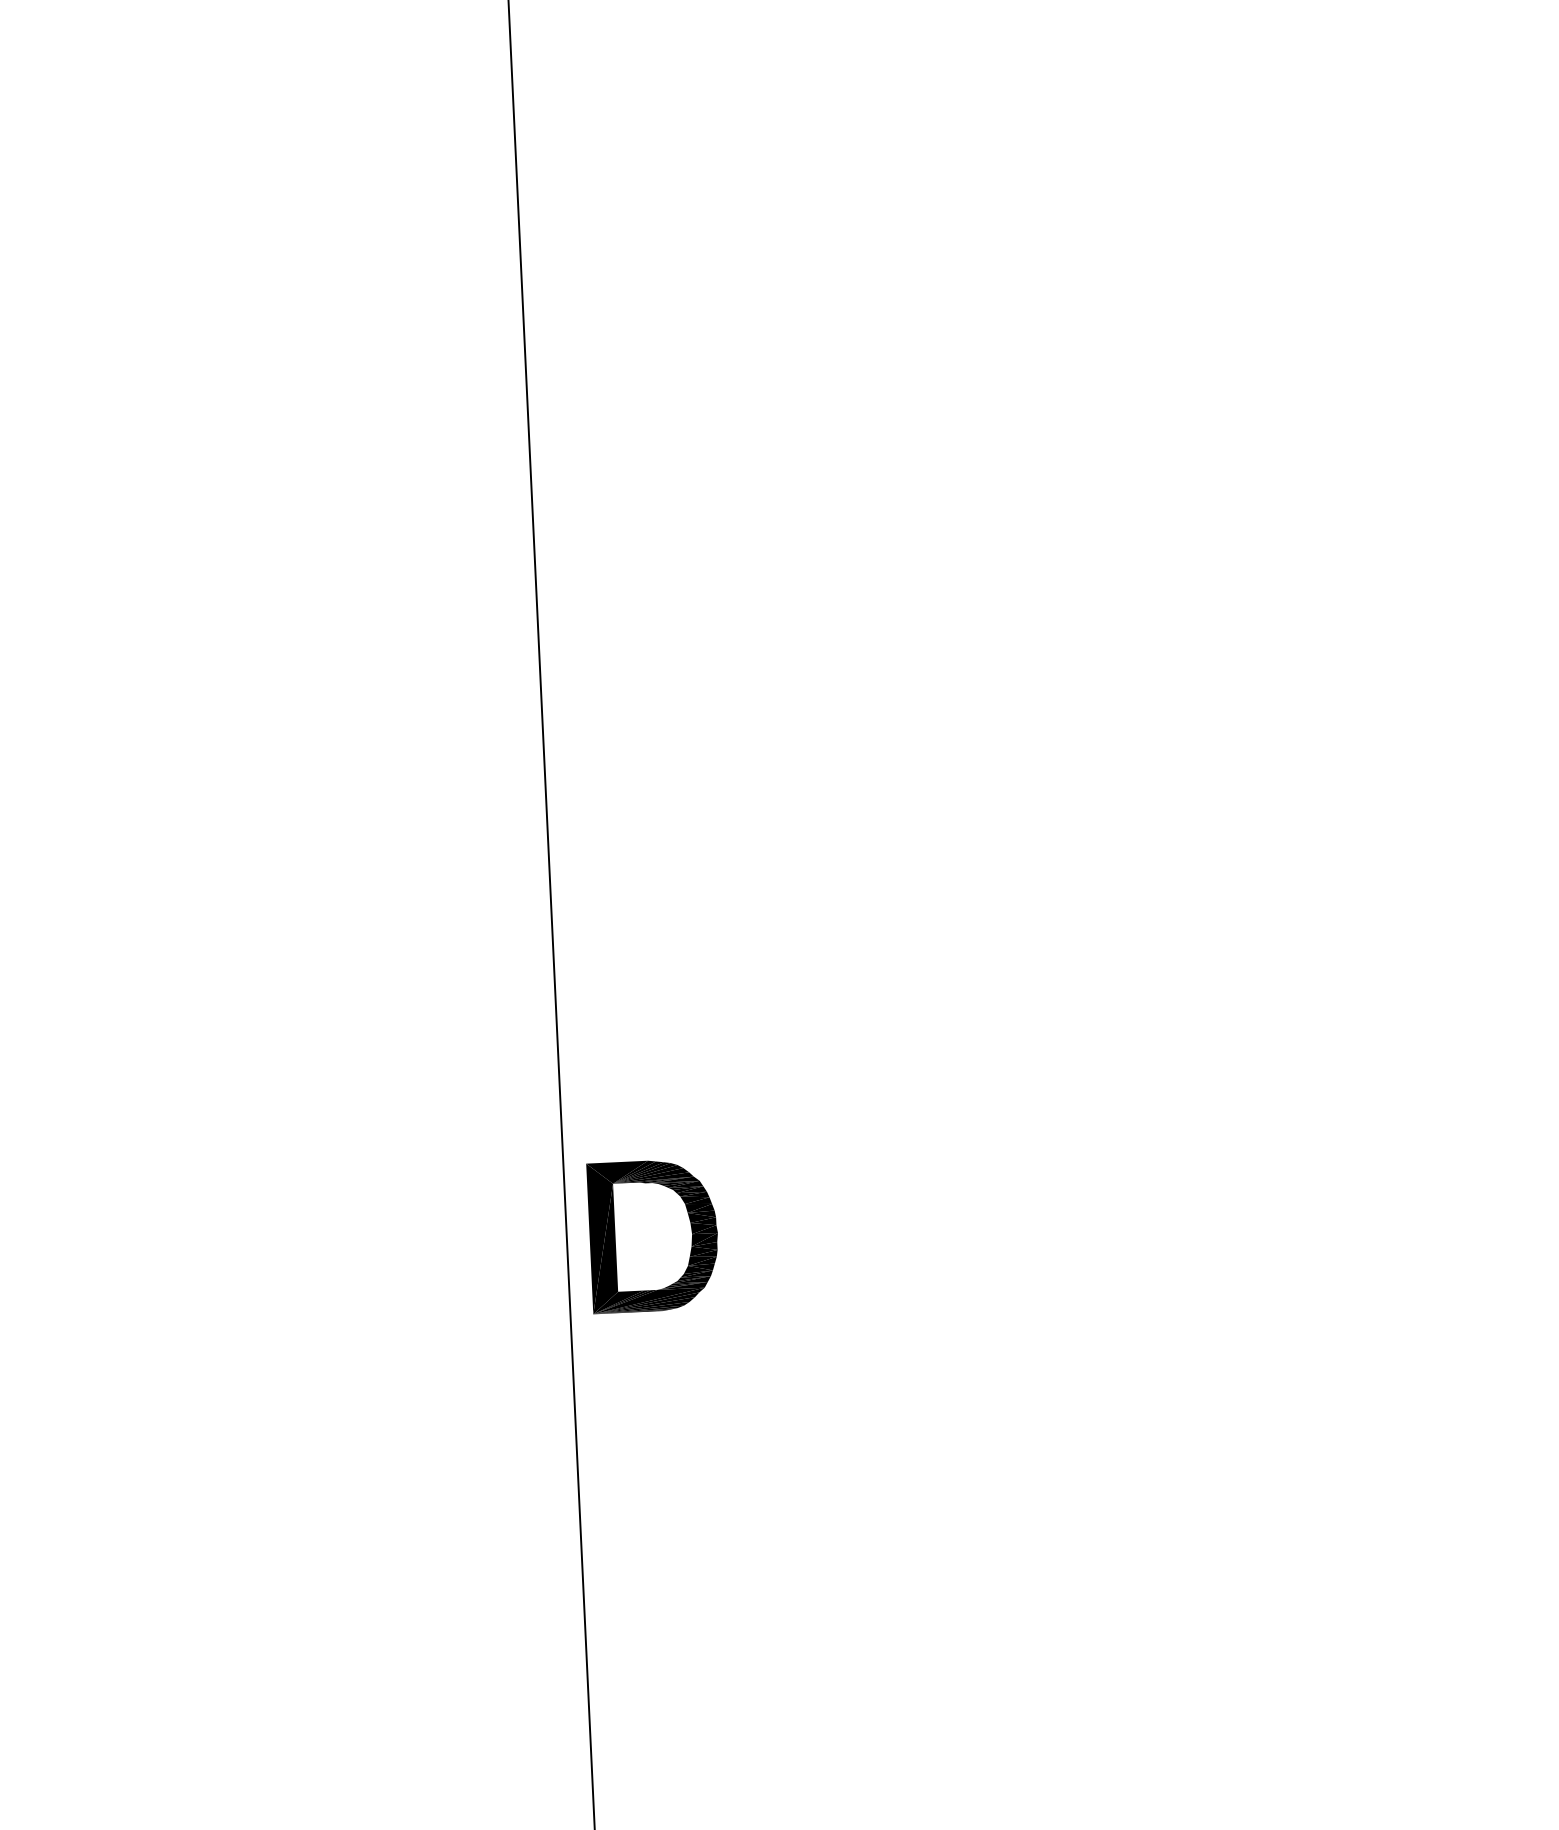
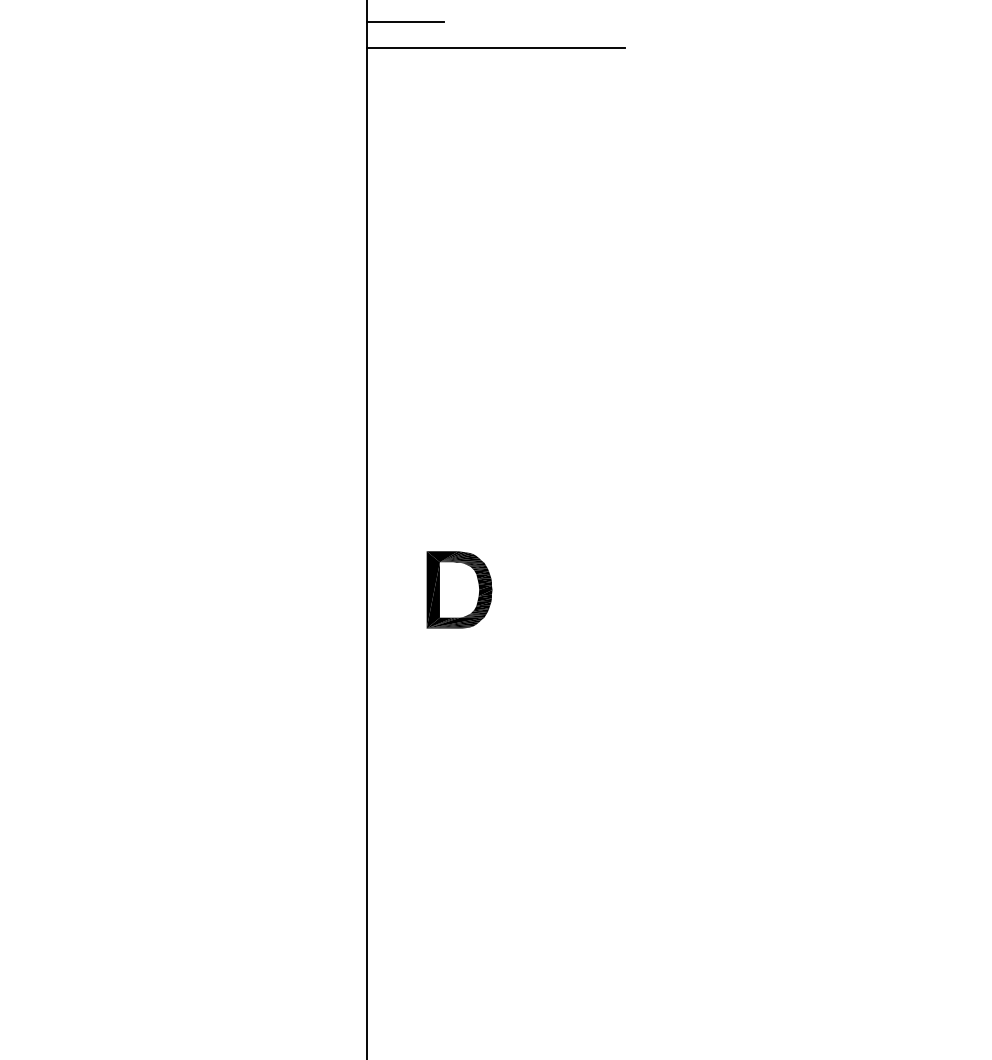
line: (589, 131) -> (405, 22), added
line: (767, 174) -> (495, 48), added
part: (653, 1235) -> (459, 589), moved

